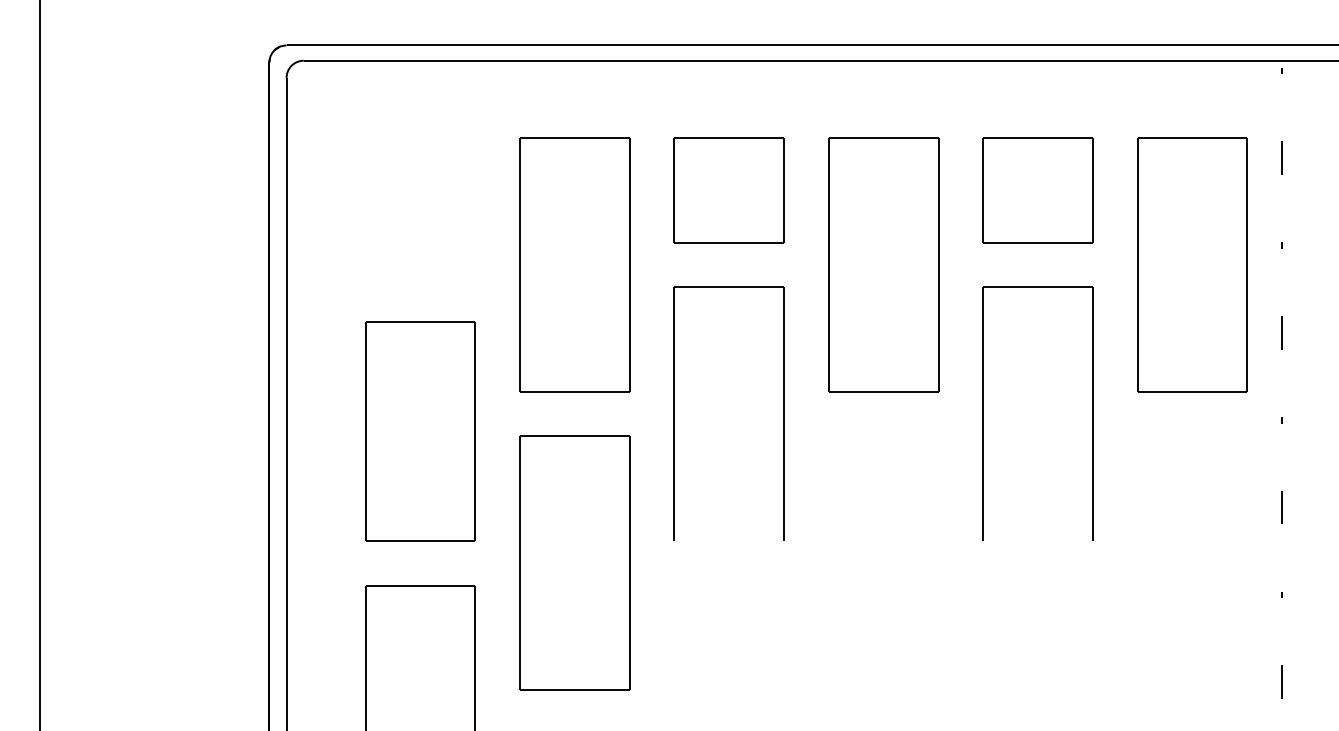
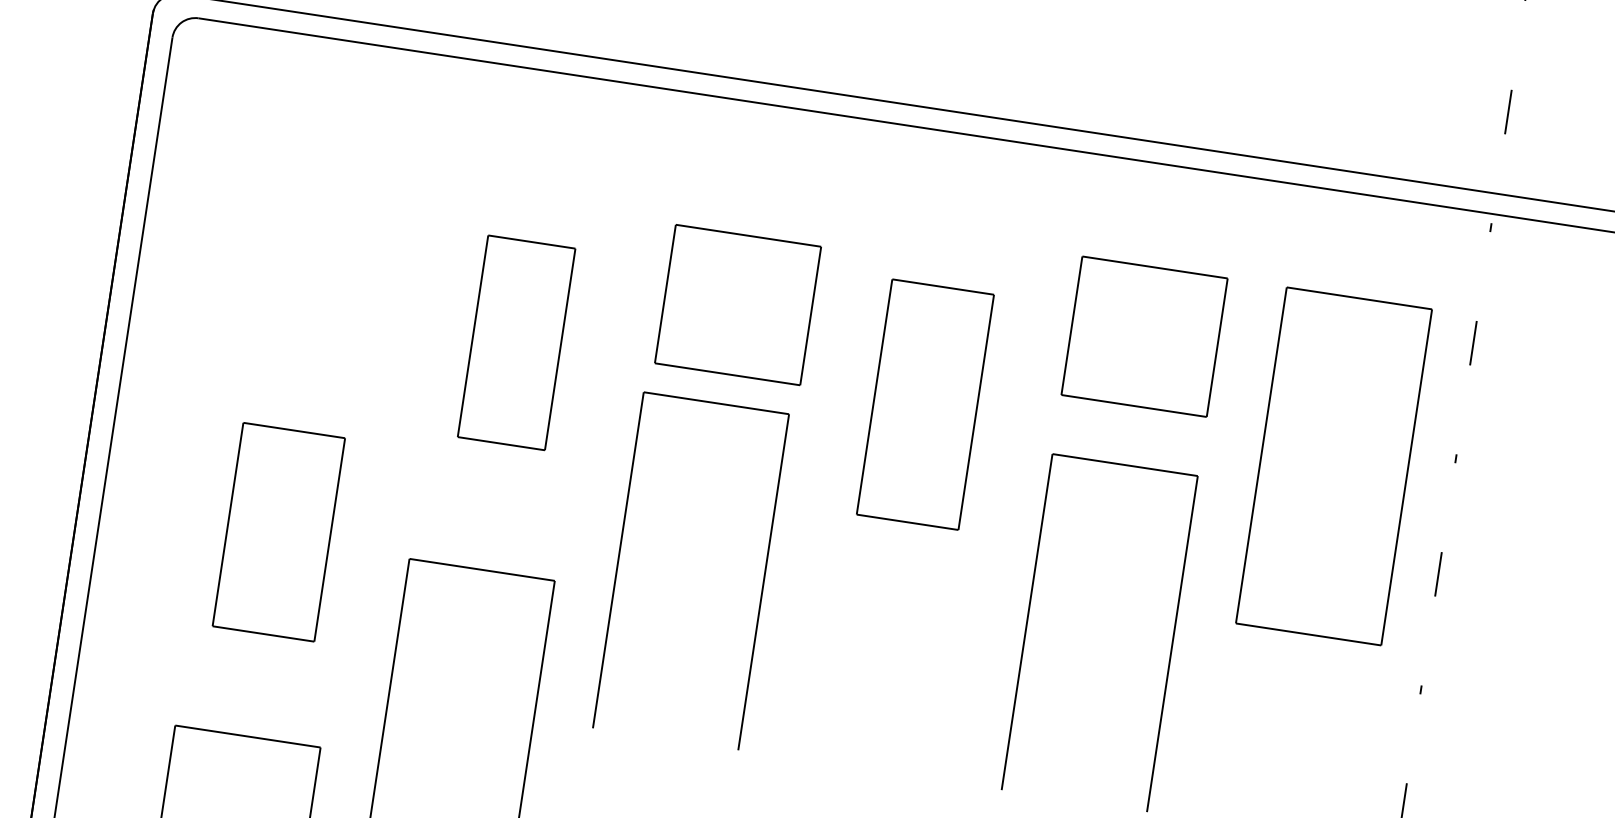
part: (728, 190) -> (737, 305), moved
part: (574, 264) -> (516, 342), size x0.6
part: (883, 264) -> (925, 404), size x0.7
part: (420, 431) -> (278, 532), size x0.7

